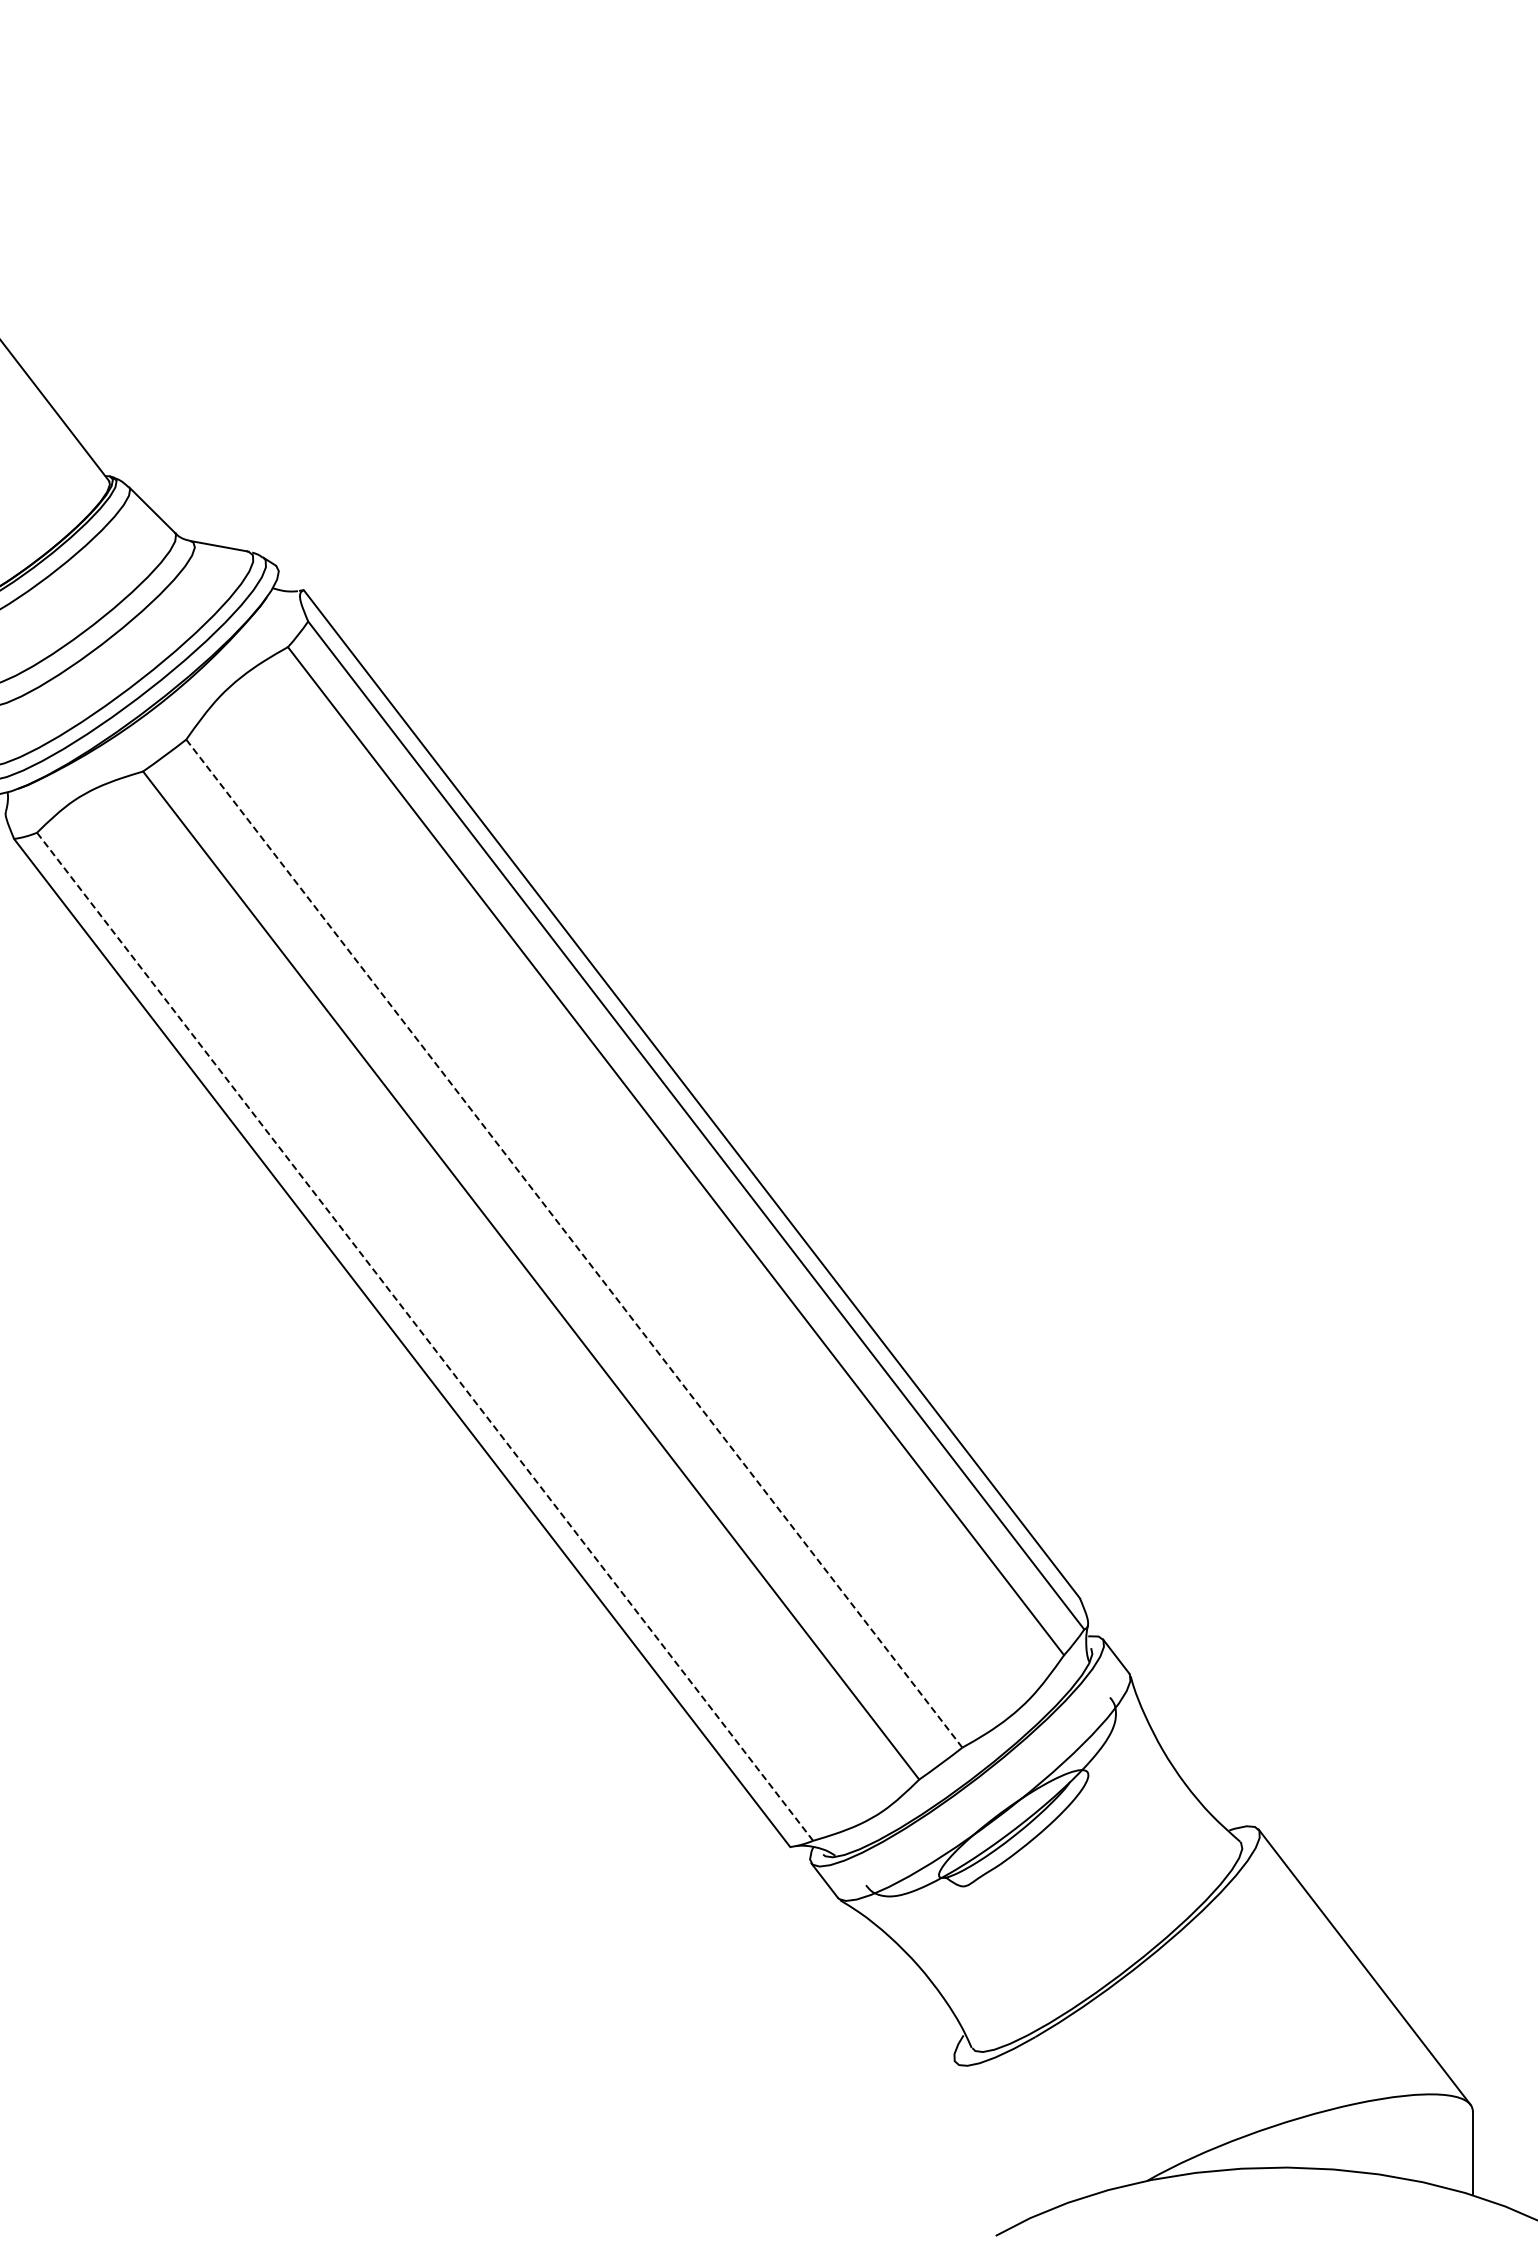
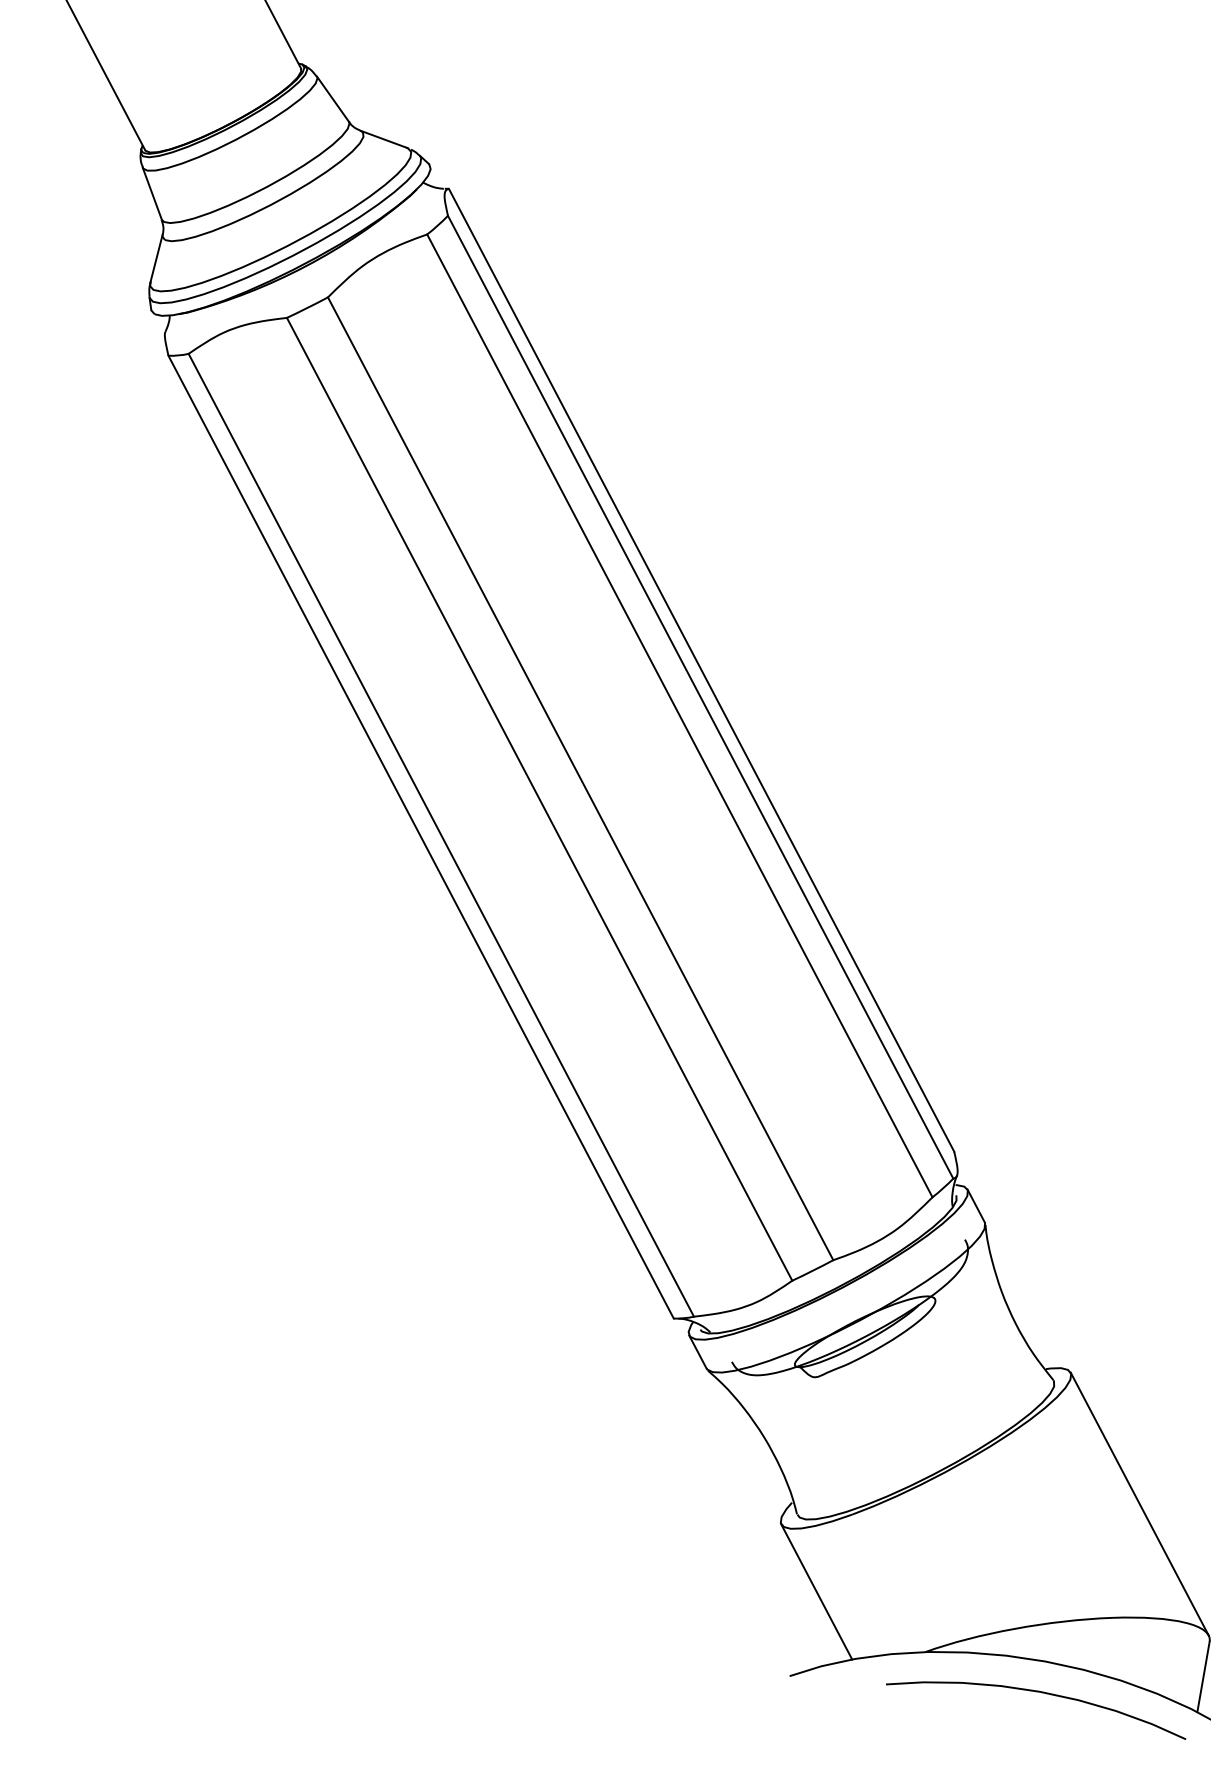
line: (574, 1243) -> (580, 778), dashed -> solid
line: (424, 1336) -> (440, 834), dashed -> solid
line: (1009, 2133) -> (816, 1591), added
curve: (1286, 2204) -> (1039, 1692), added

